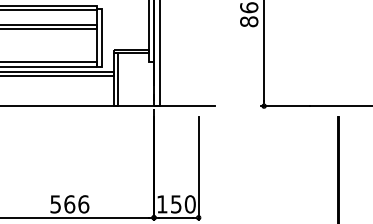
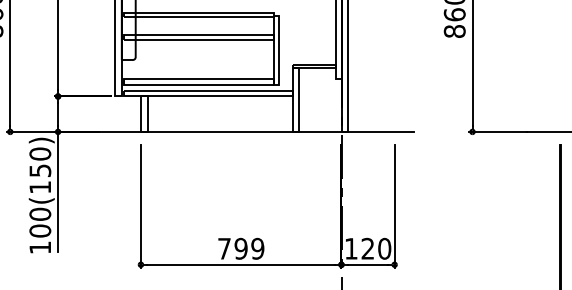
text: (70, 204) -> (241, 248), 566 -> 799
text: (175, 204) -> (367, 248), 150 -> 120

